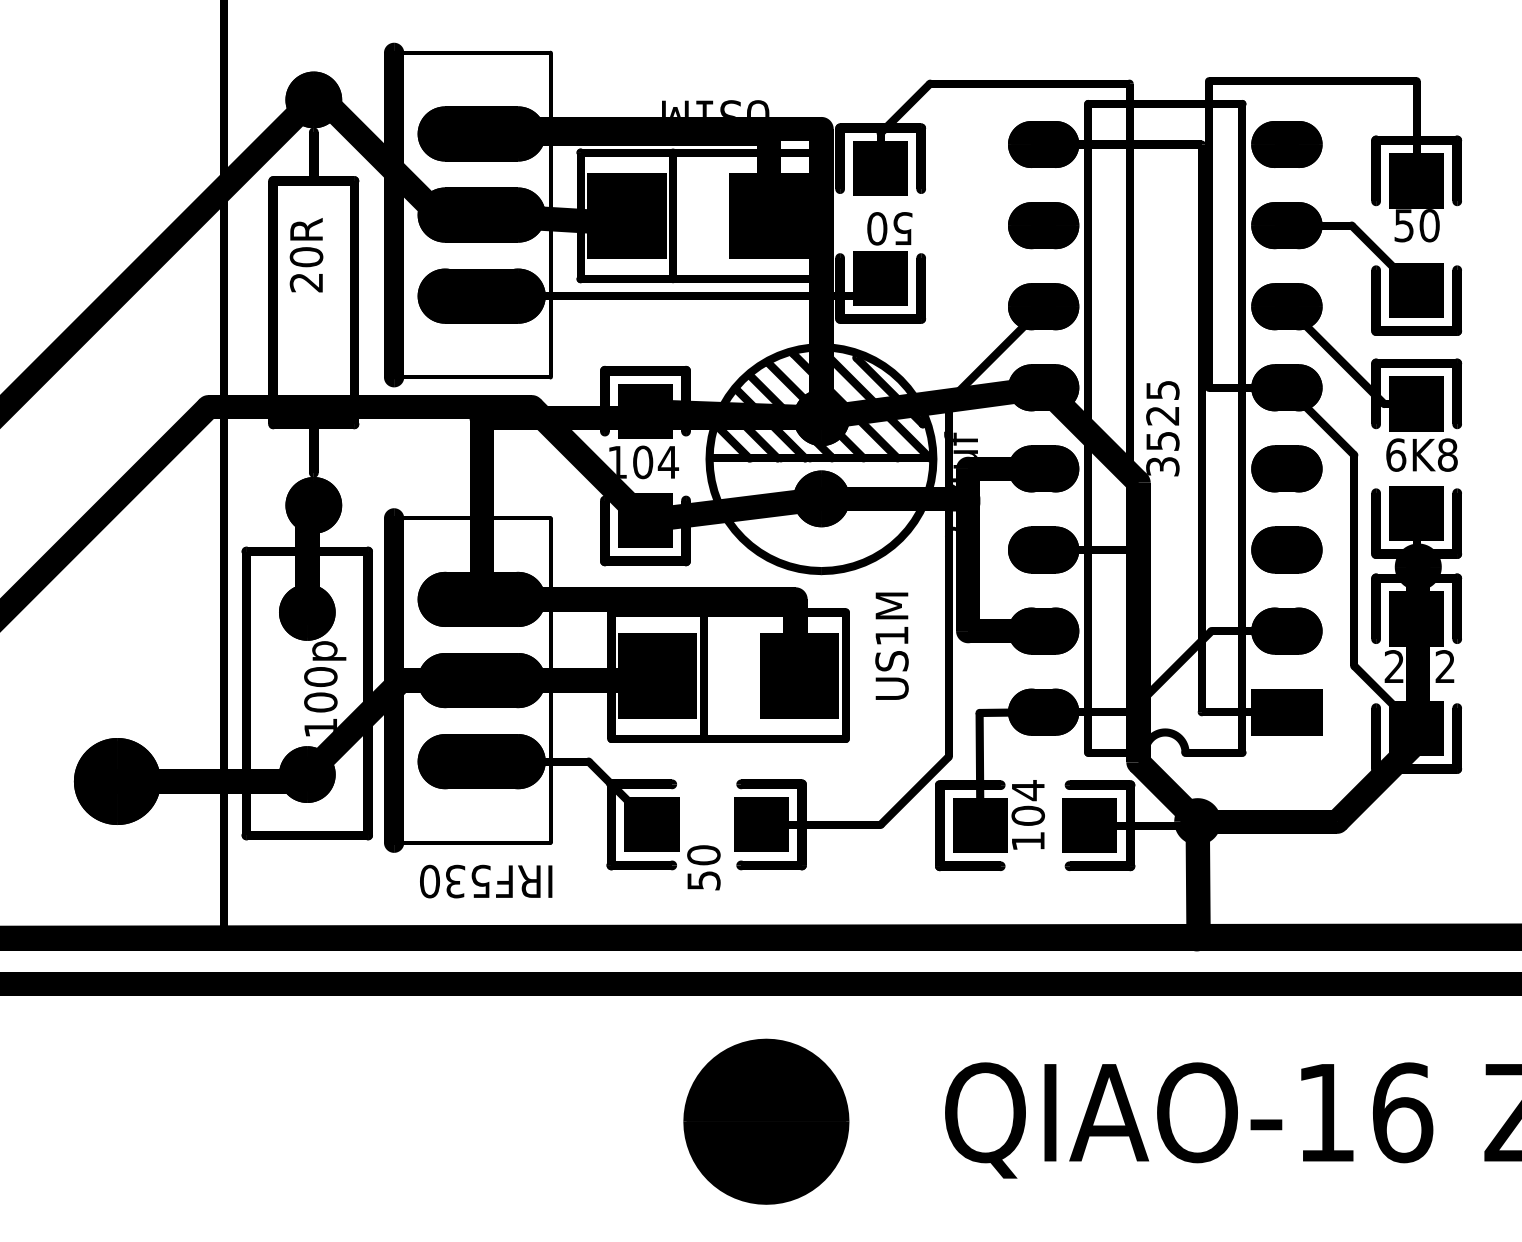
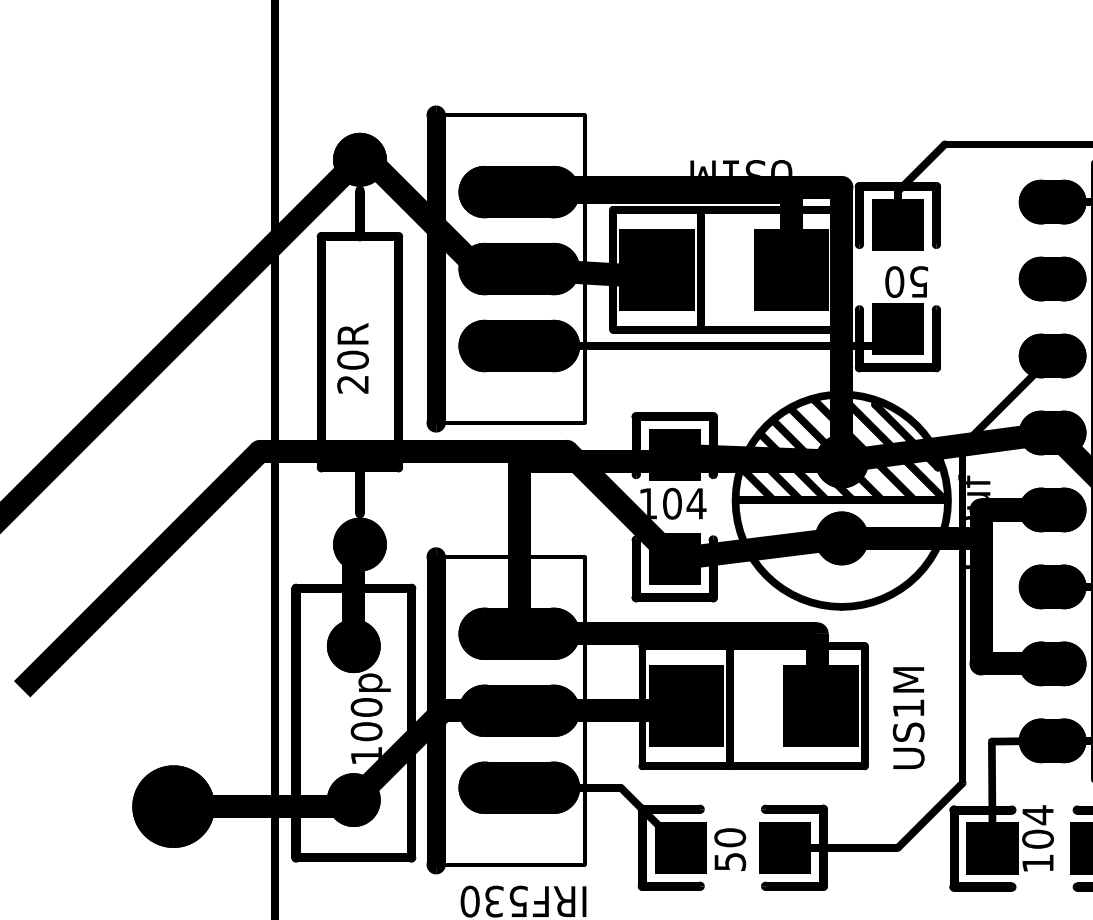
text: (306, 255) -> (353, 358), moved
text: (954, 503) -> (968, 542), 314uf -> 220uf
text: (891, 645) -> (908, 717), moved
text: (703, 867) -> (729, 849), moved

